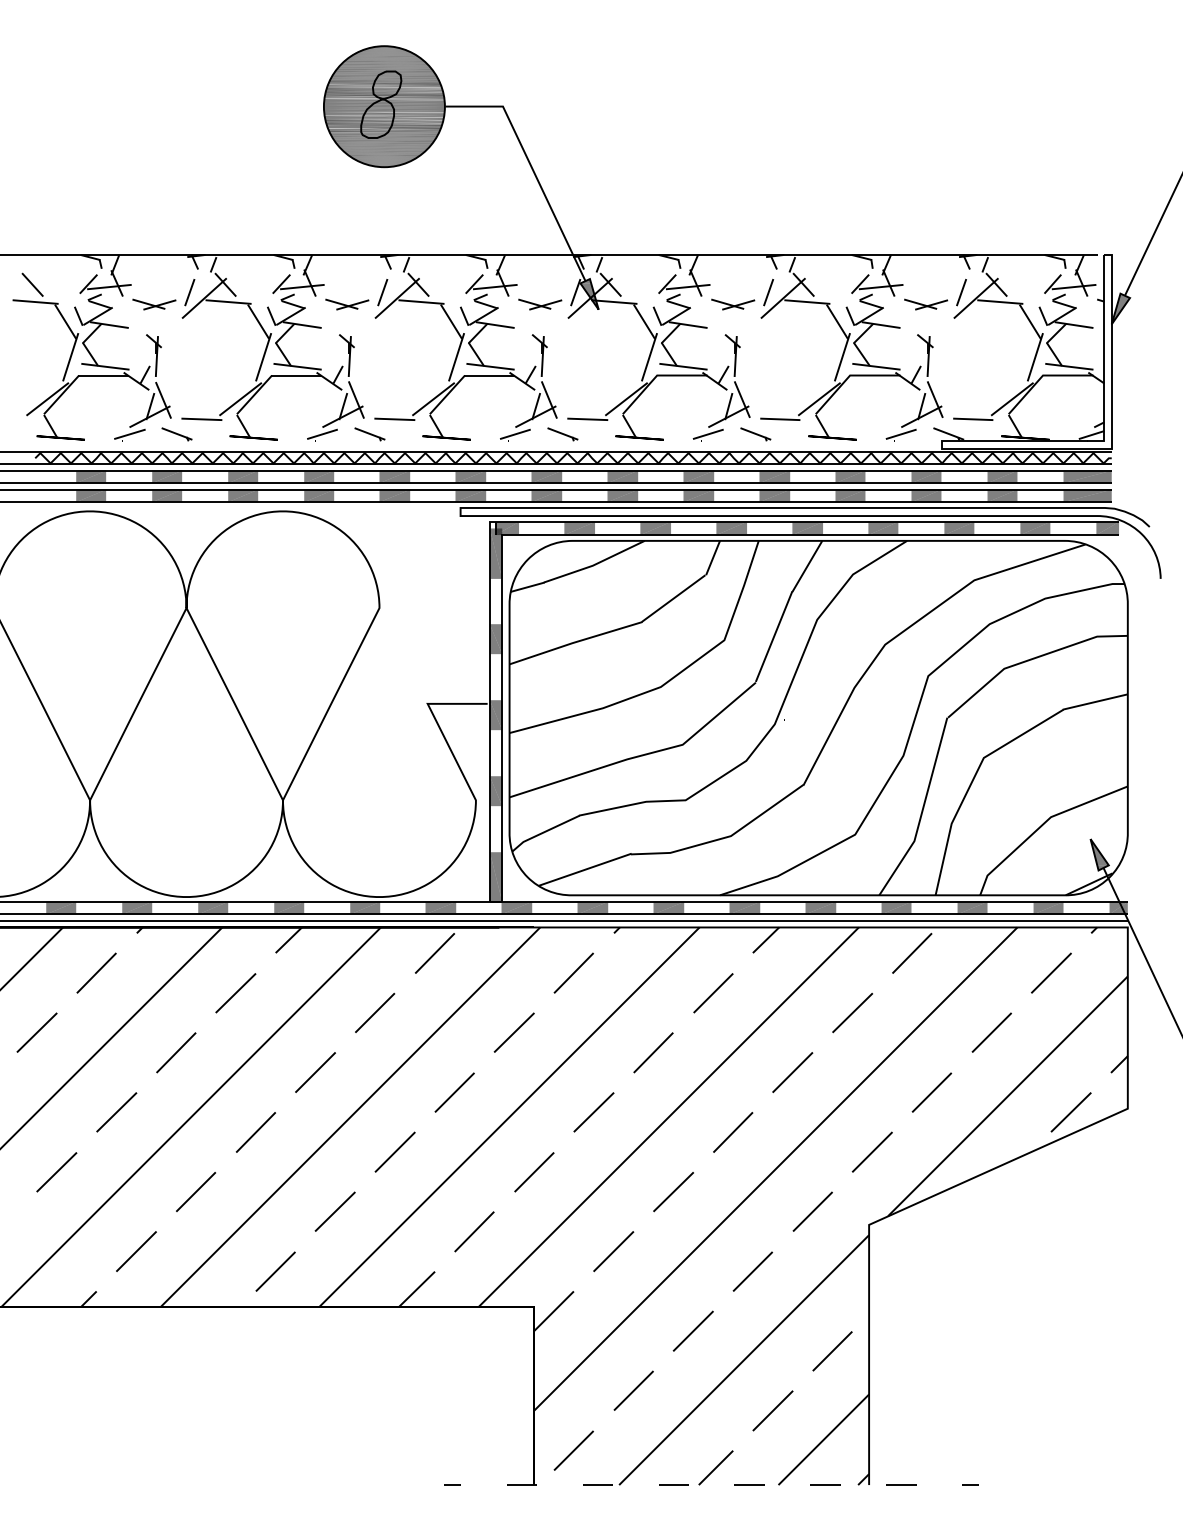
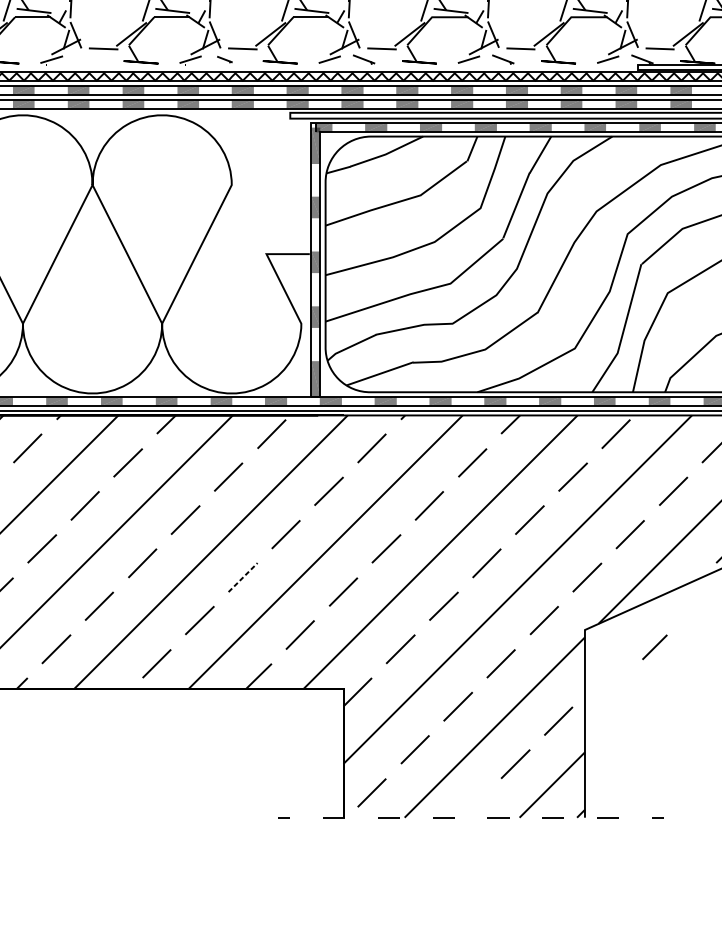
part: (176, 434) -> (85, 59), removed
part: (369, 434) -> (224, 59), size x0.7
line: (395, 1151) -> (243, 577), solid -> dashed
line: (715, 1467) -> (654, 647), moved

